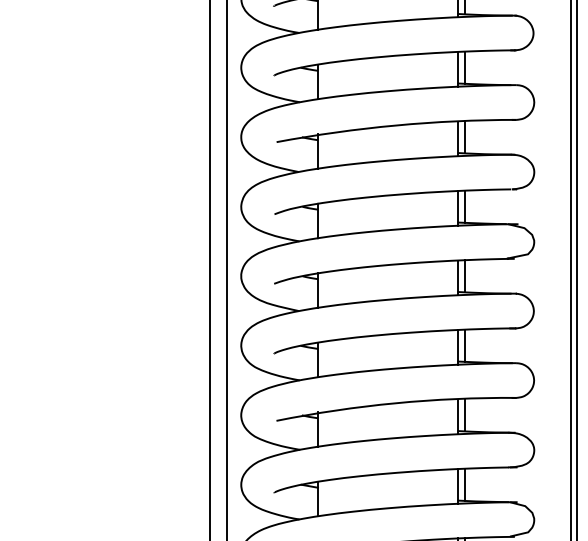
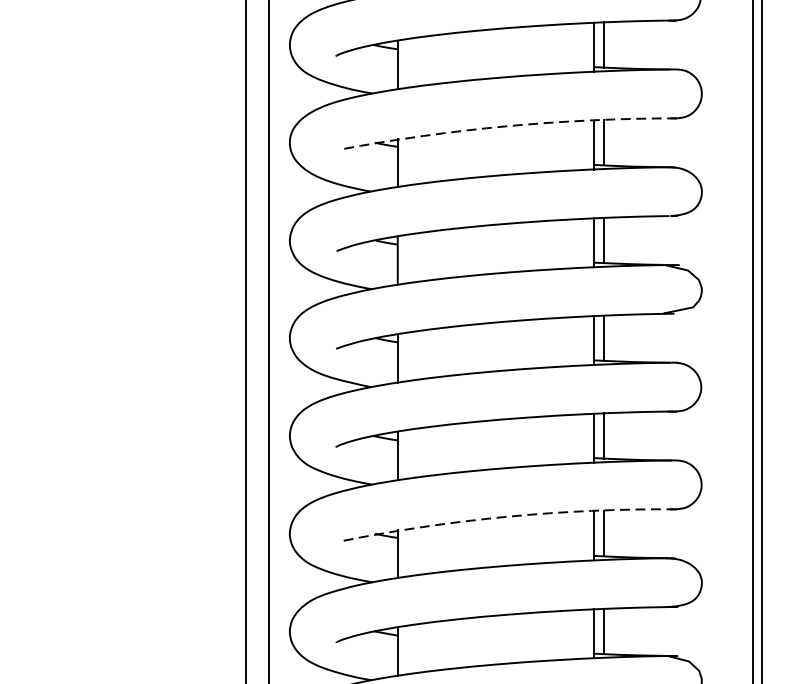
arc: (396, 125) -> (508, 126), solid -> dashed
arc: (395, 403) -> (506, 517), solid -> dashed

